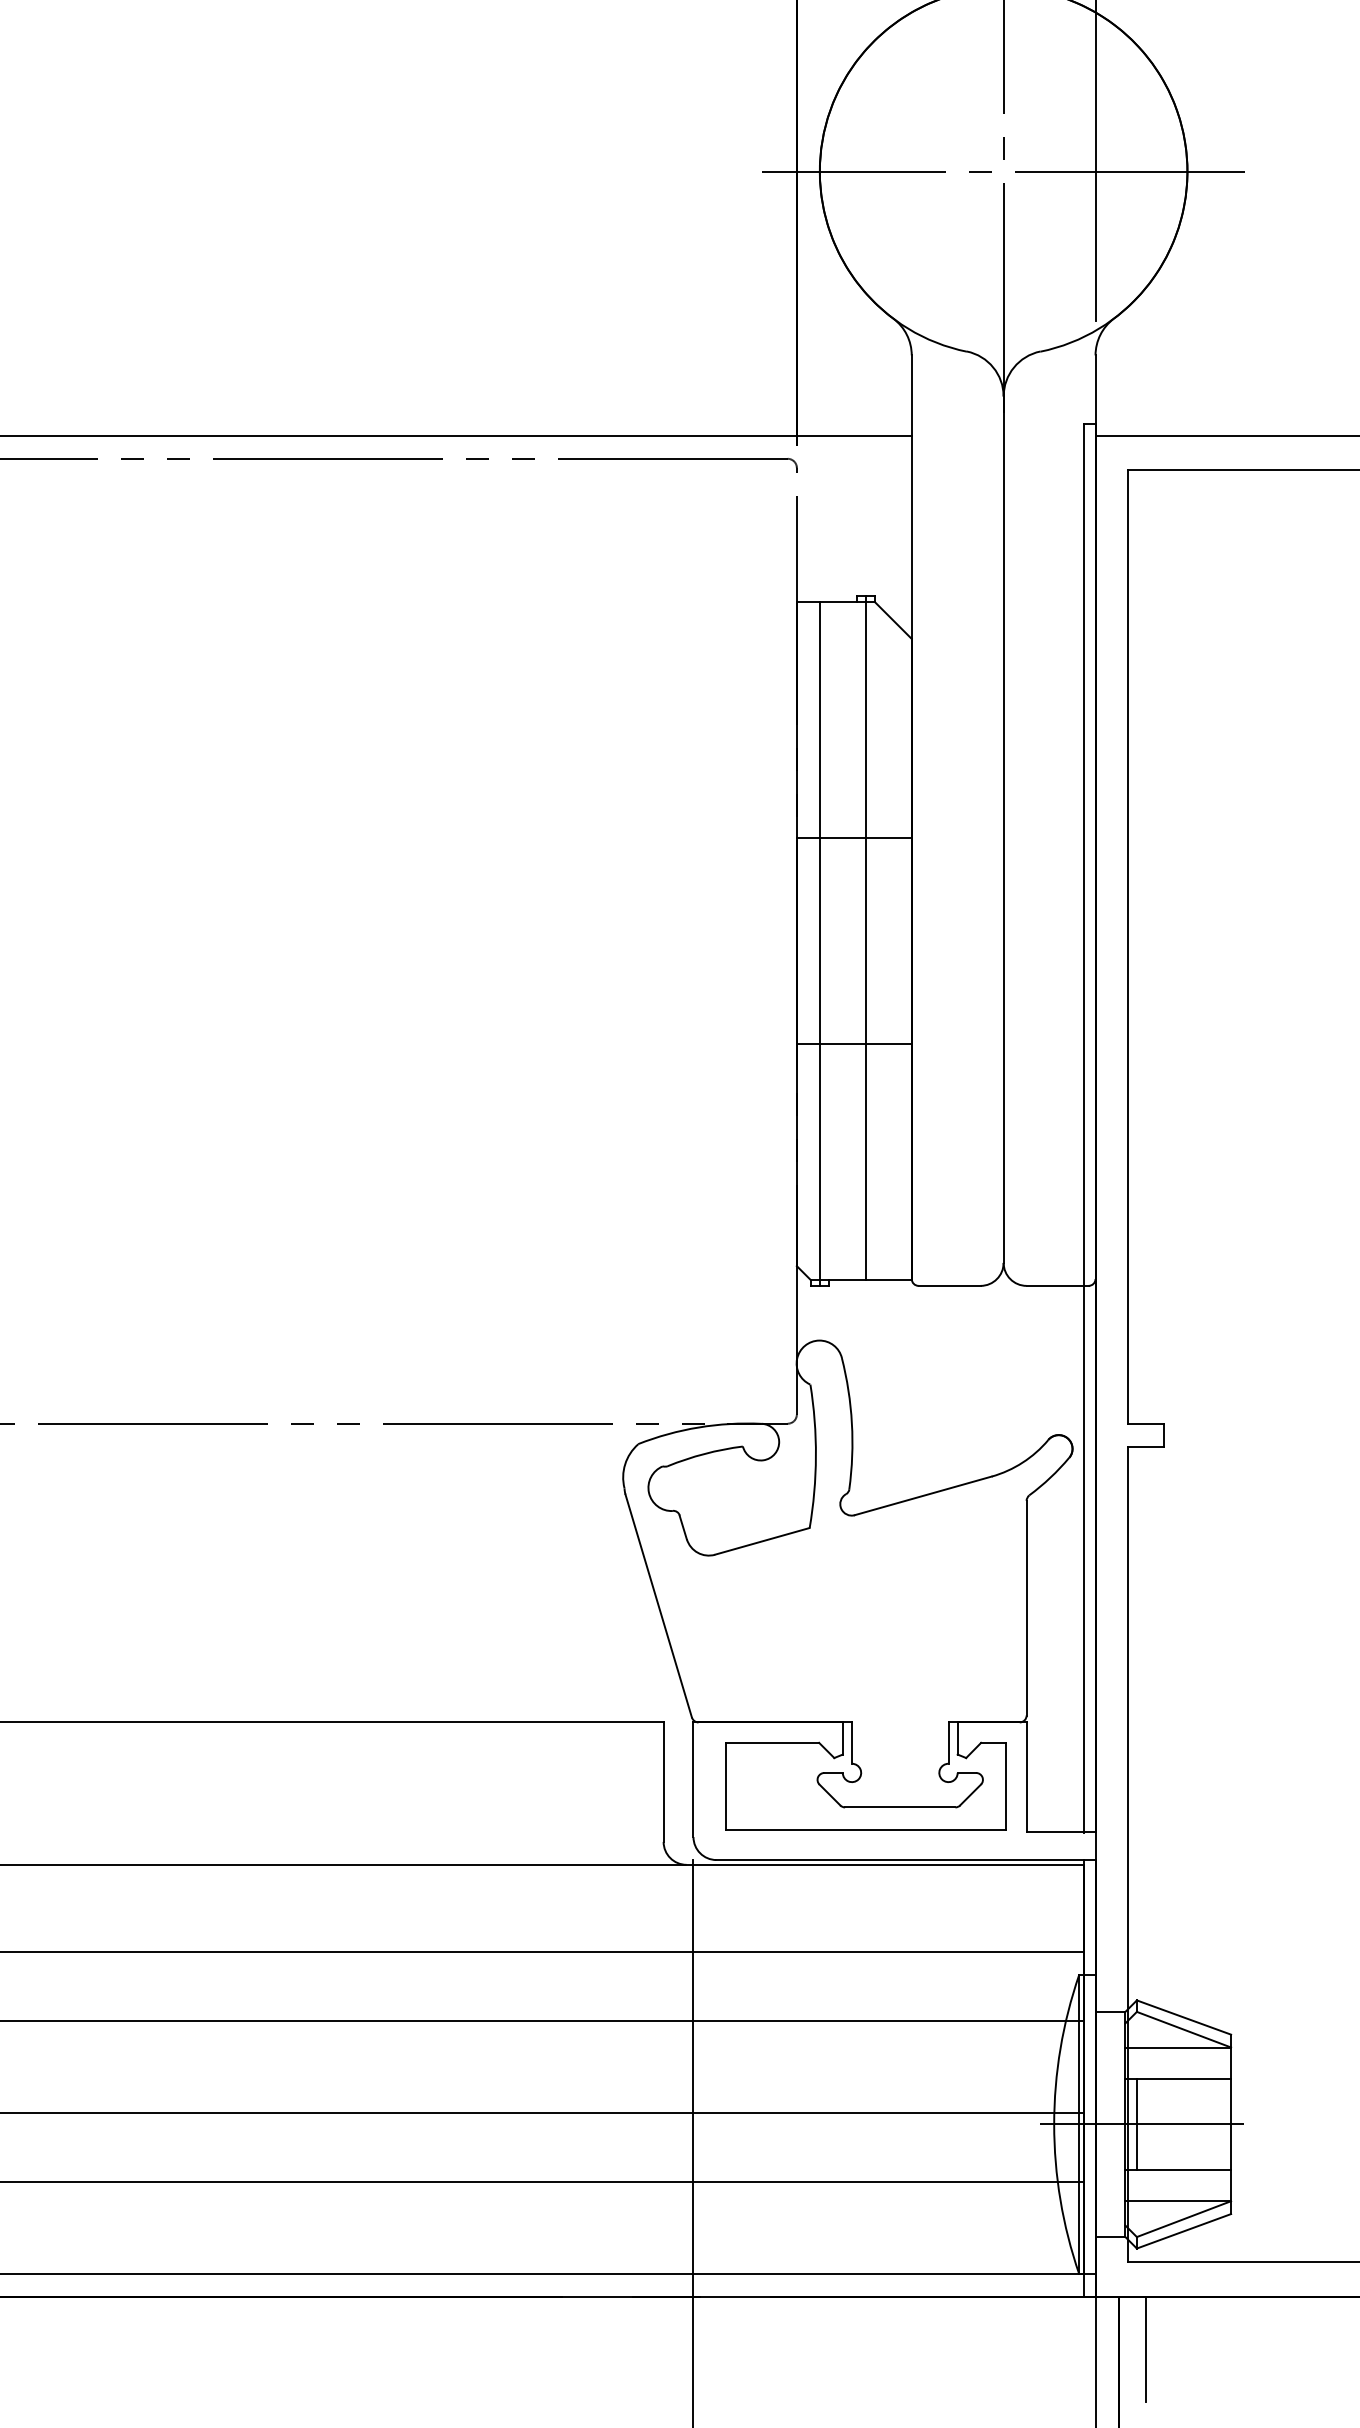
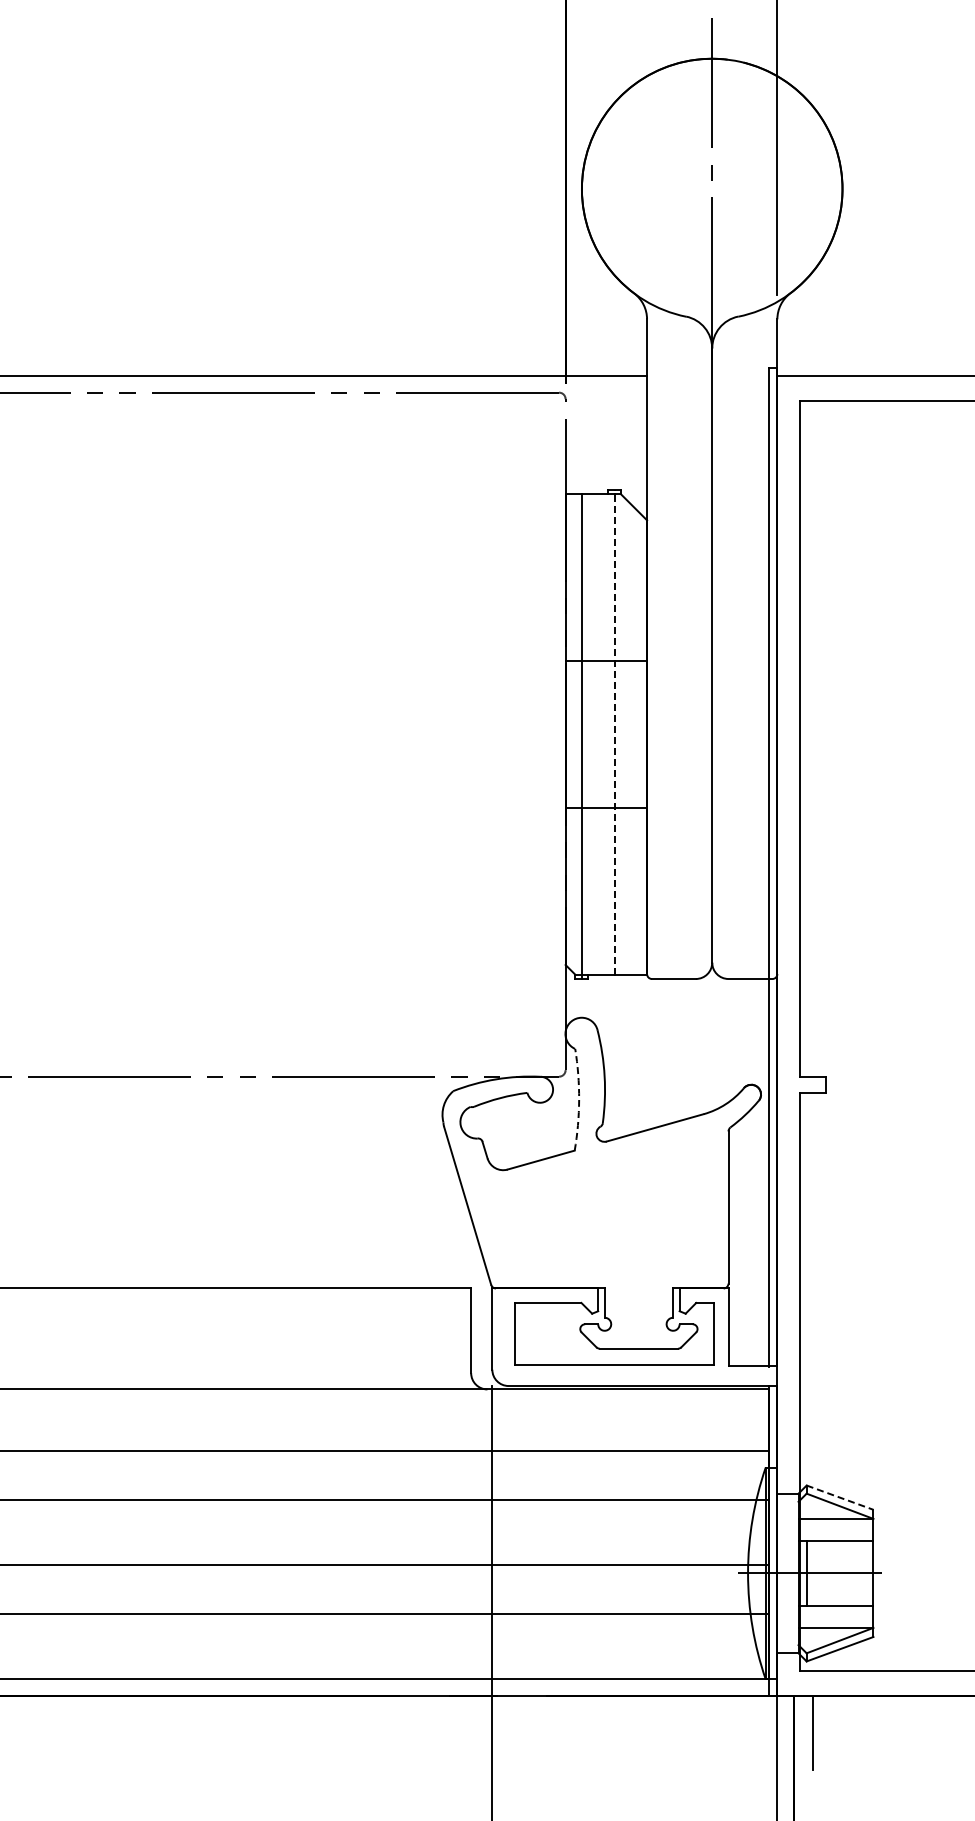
line: (1004, 172) -> (712, 189), removed
line: (865, 936) -> (614, 731), solid -> dashed
arc: (816, 1455) -> (579, 1099), solid -> dashed
line: (1184, 2017) -> (840, 1497), solid -> dashed

